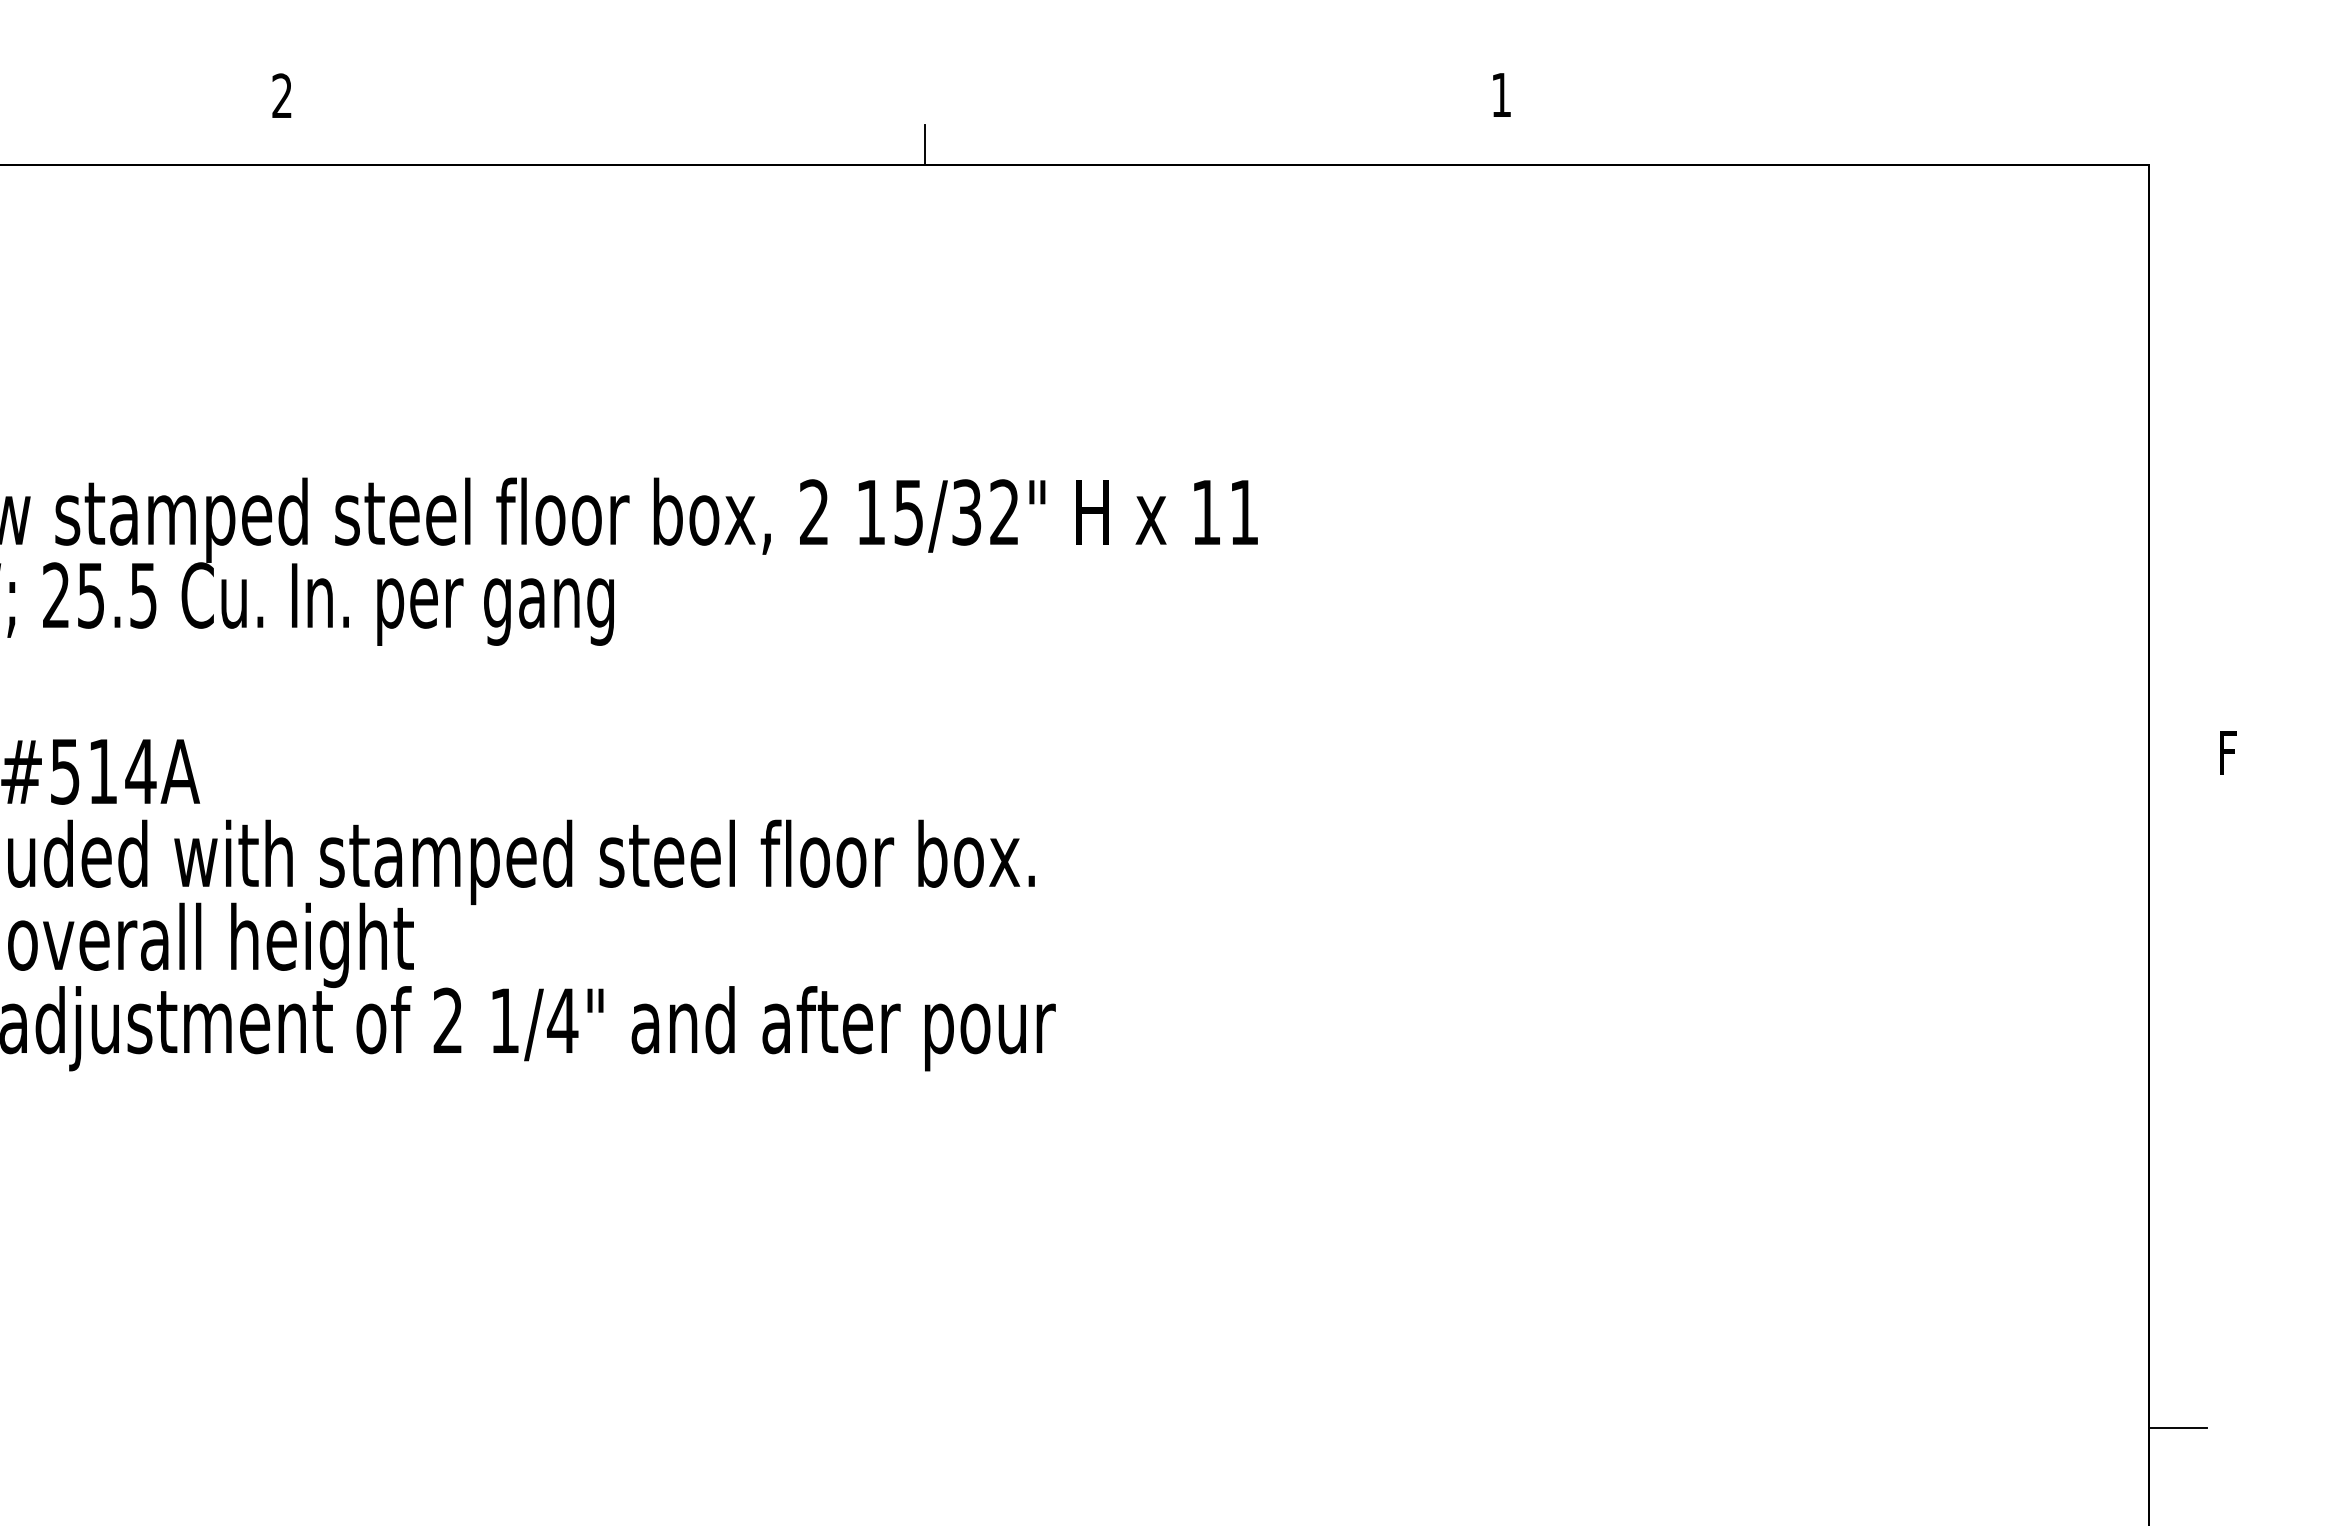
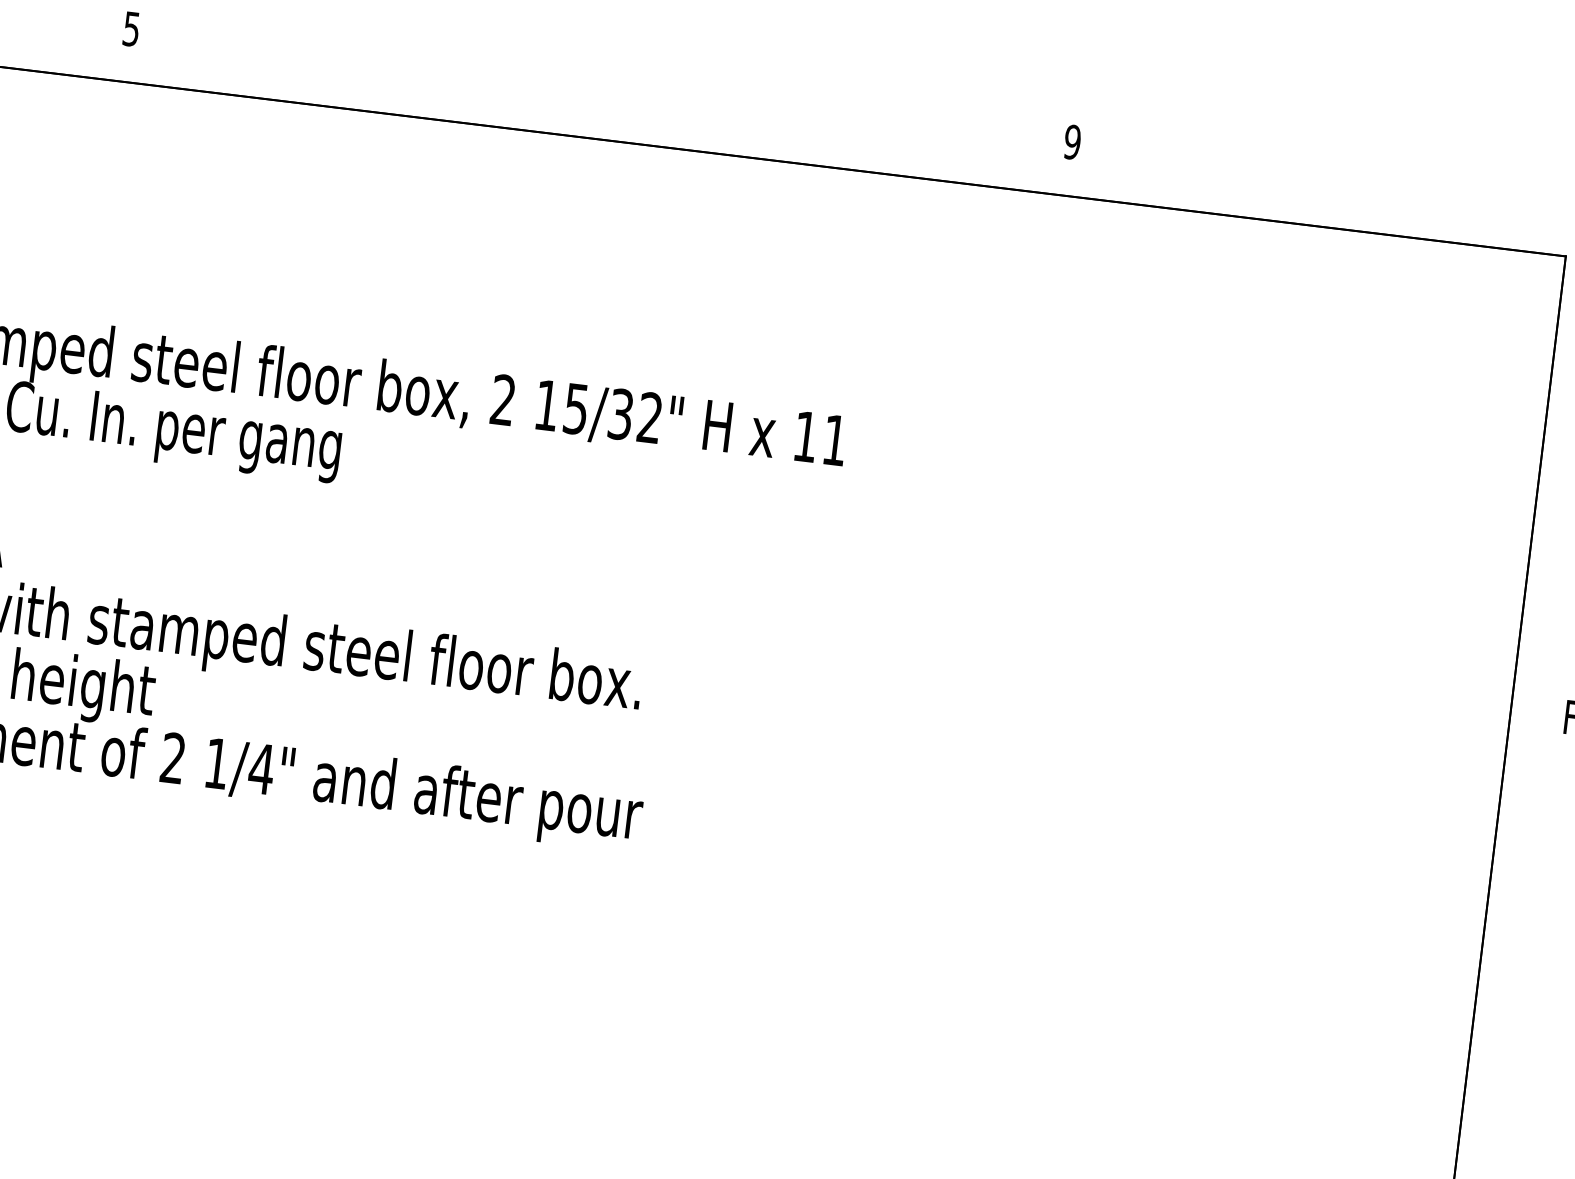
text: (1501, 94) -> (1072, 141), 1 -> 9
text: (281, 95) -> (131, 28), 2 -> 5
line: (924, 144) -> (622, 126), removed

